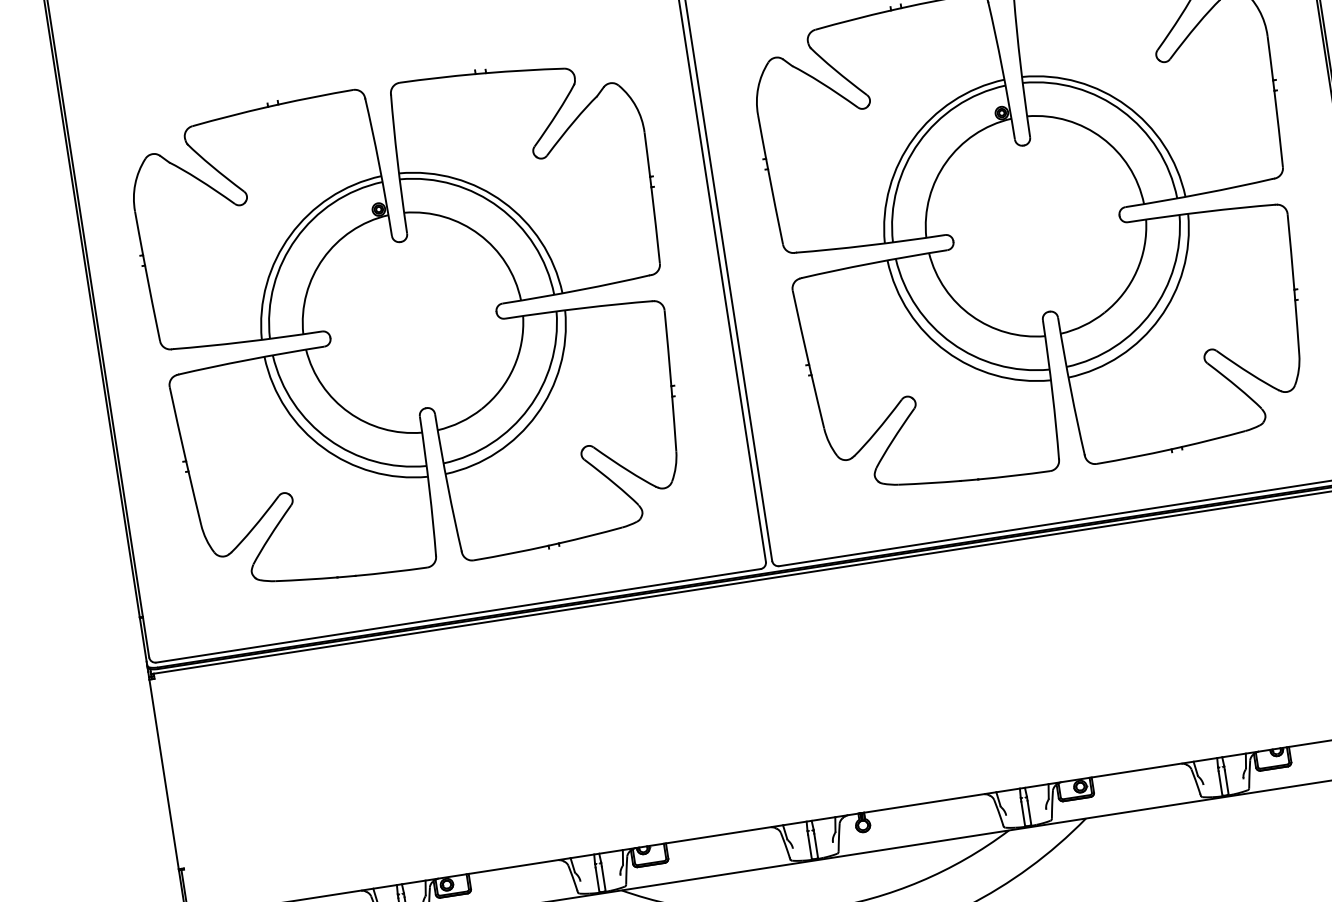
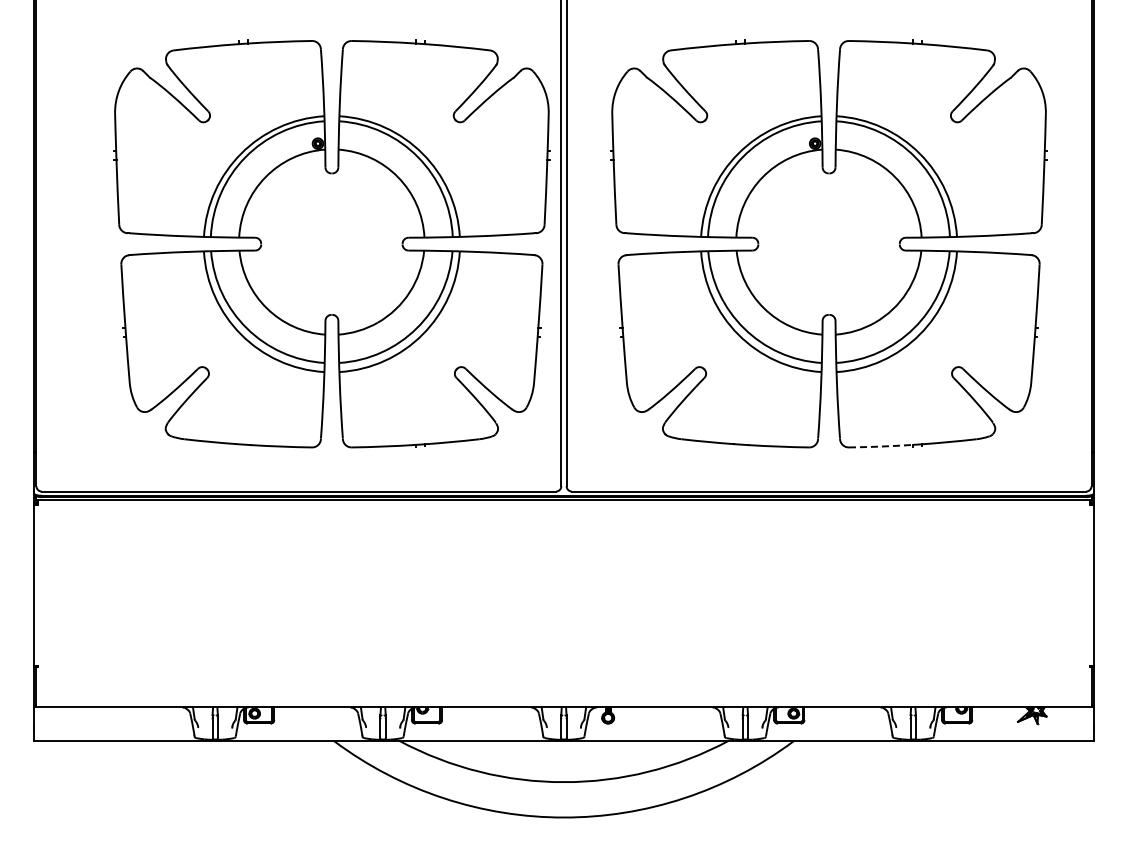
part: (412, 324) -> (331, 243), moved
arc: (1134, 456) -> (881, 446), solid -> dashed

